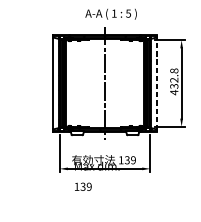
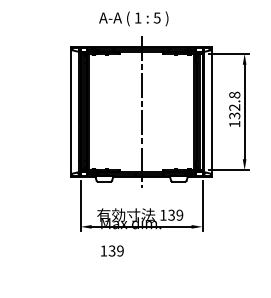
text: (110, 13) -> (133, 18), moved
line: (156, 83) -> (211, 112), dashed -> solid
text: (174, 92) -> (234, 123), 432.8 -> 132.8

